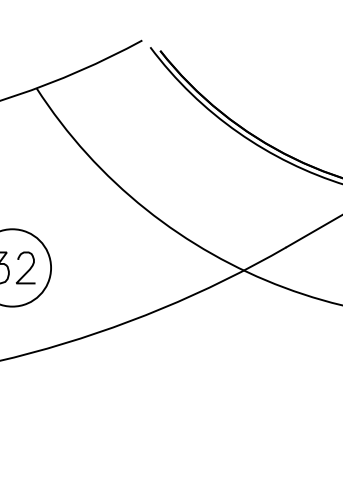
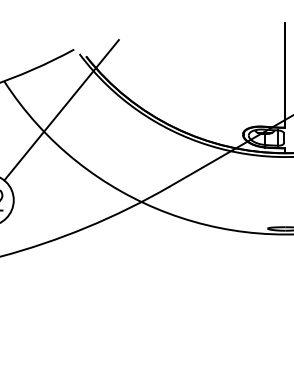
line: (123, 132) -> (61, 110), added

